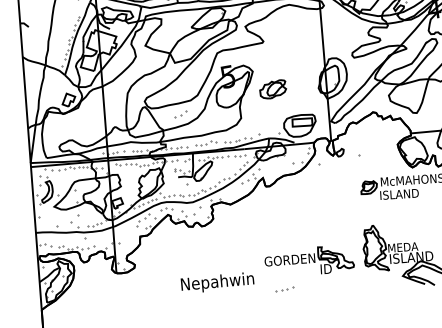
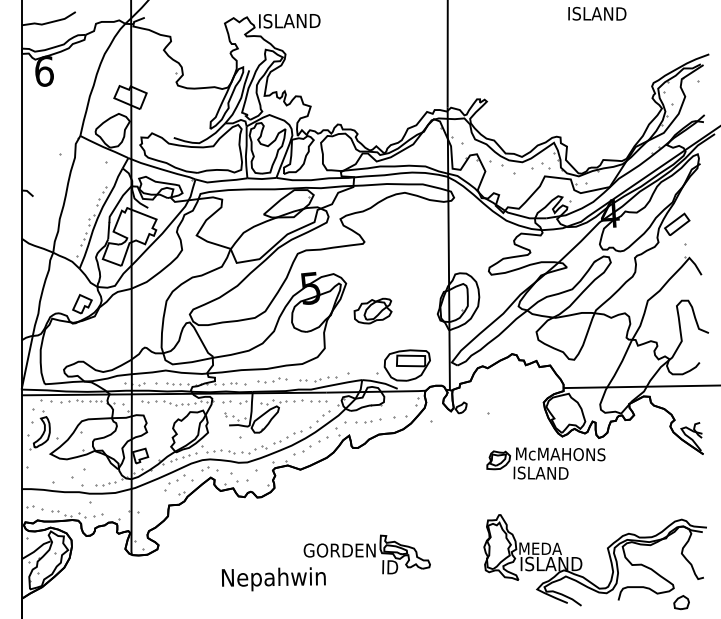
part: (180, 114) -> (302, 450), moved
part: (308, 261) -> (366, 554), moved
part: (284, 288) -> (368, 420), moved

